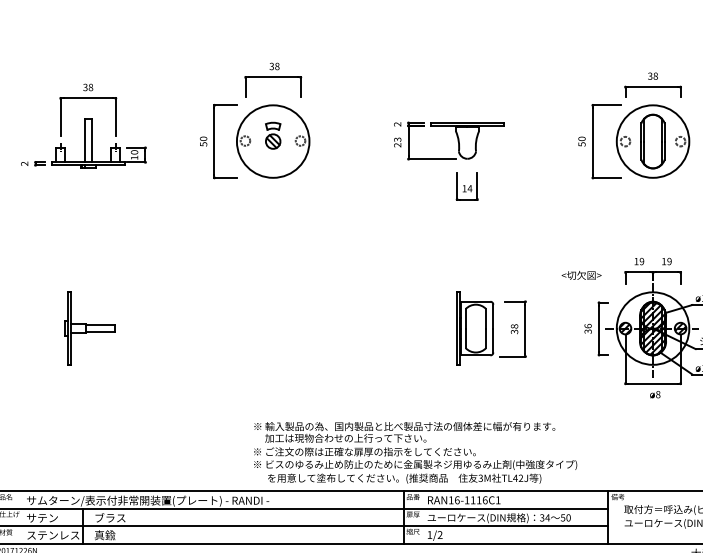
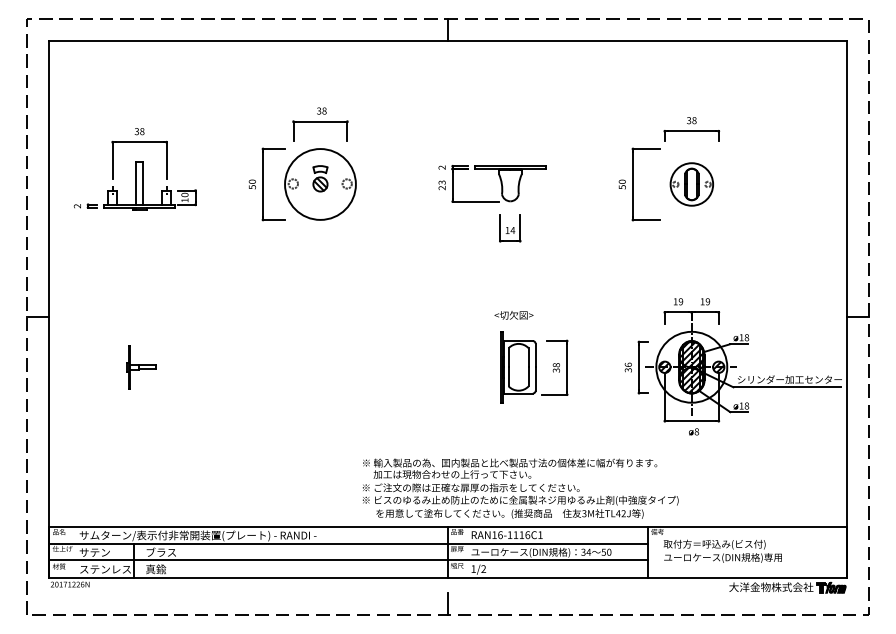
part: (652, 141) -> (691, 184), size x0.6
text: (581, 275) -> (513, 315), moved
part: (90, 328) -> (141, 367), size x0.6
text: (415, 452) -> (520, 488), moved

